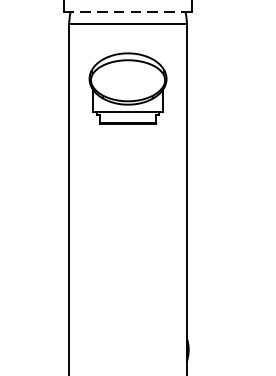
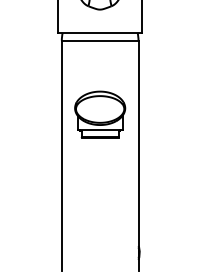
line: (128, 11) -> (100, 32), dashed -> solid
part: (128, 88) -> (100, 114), moved

